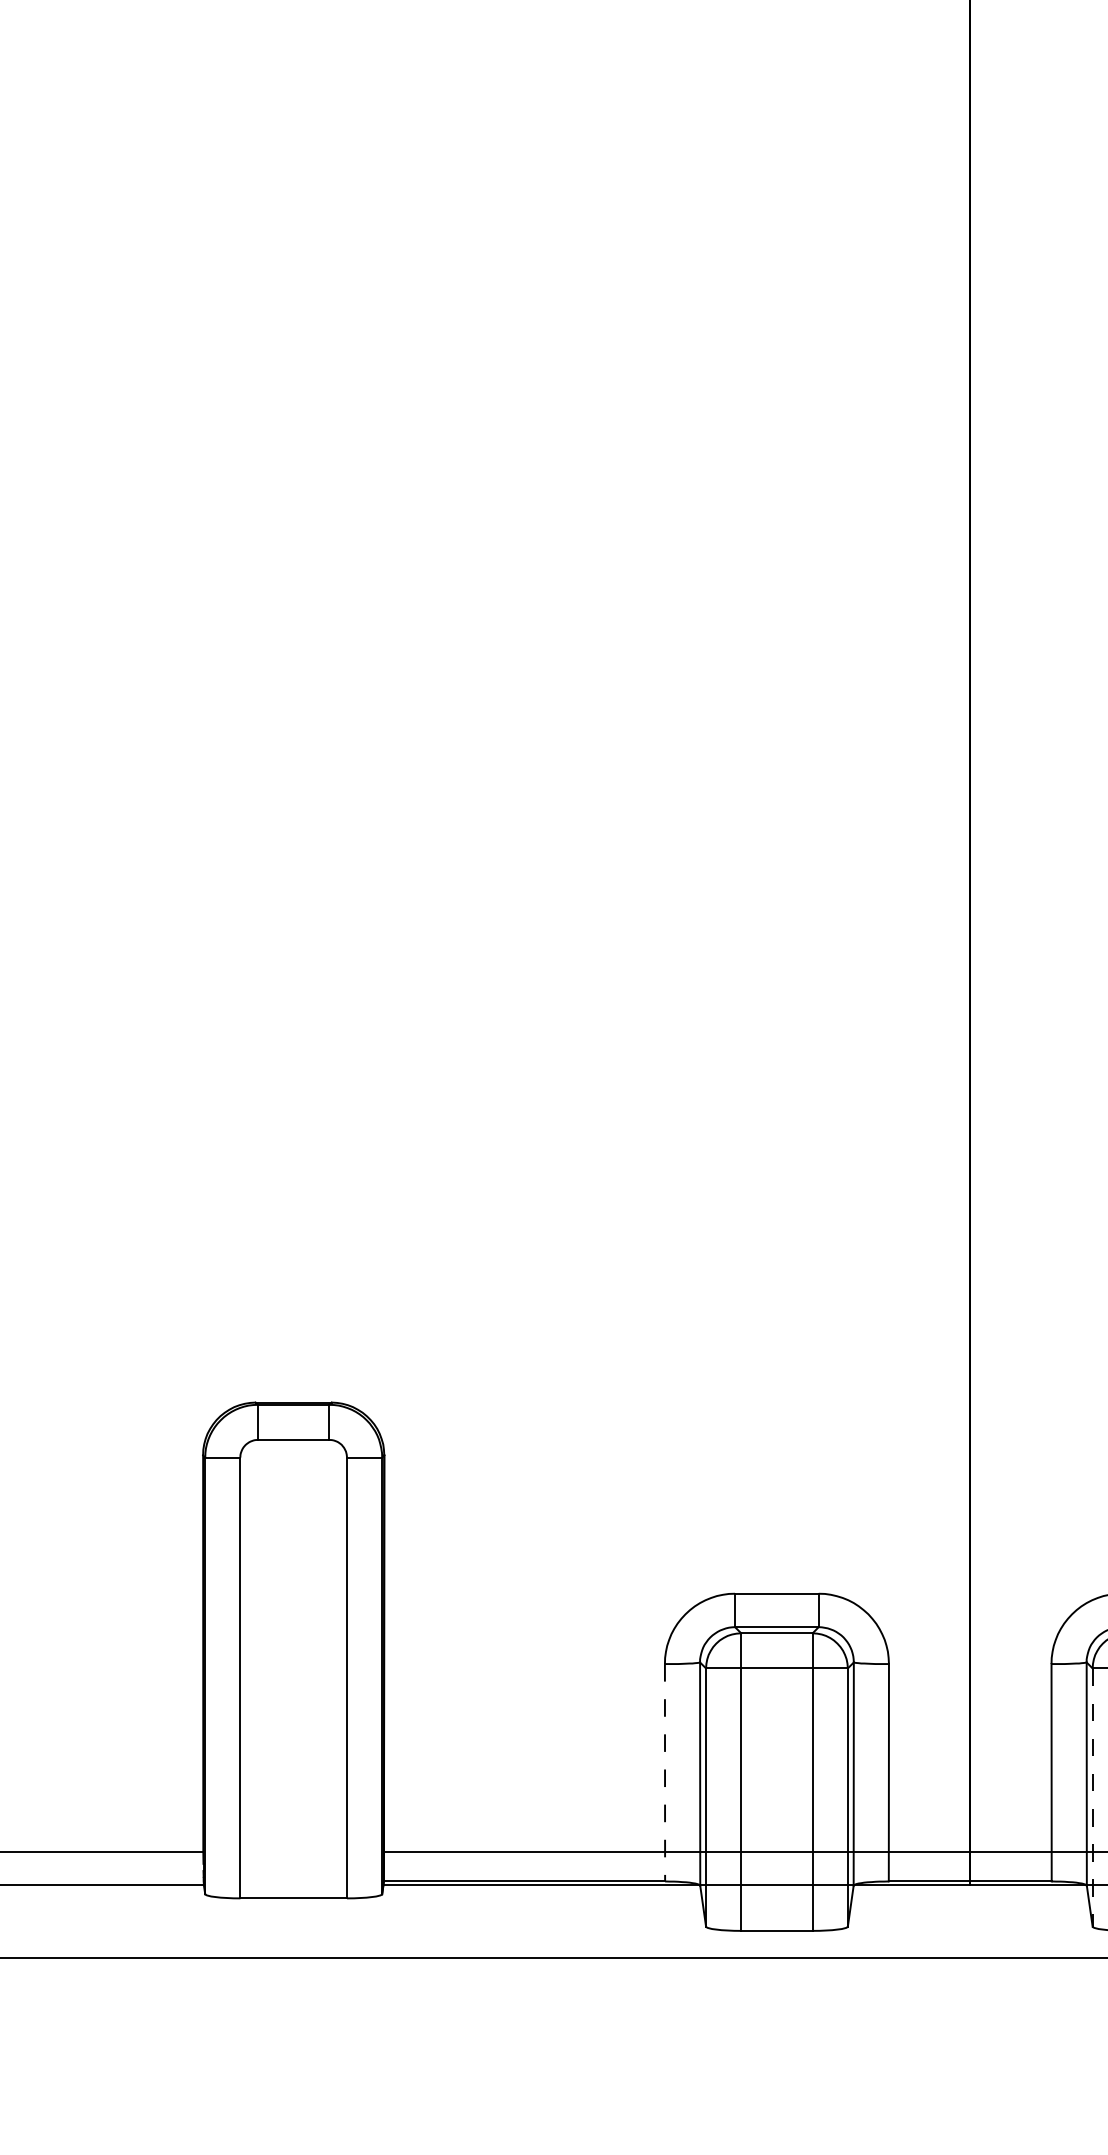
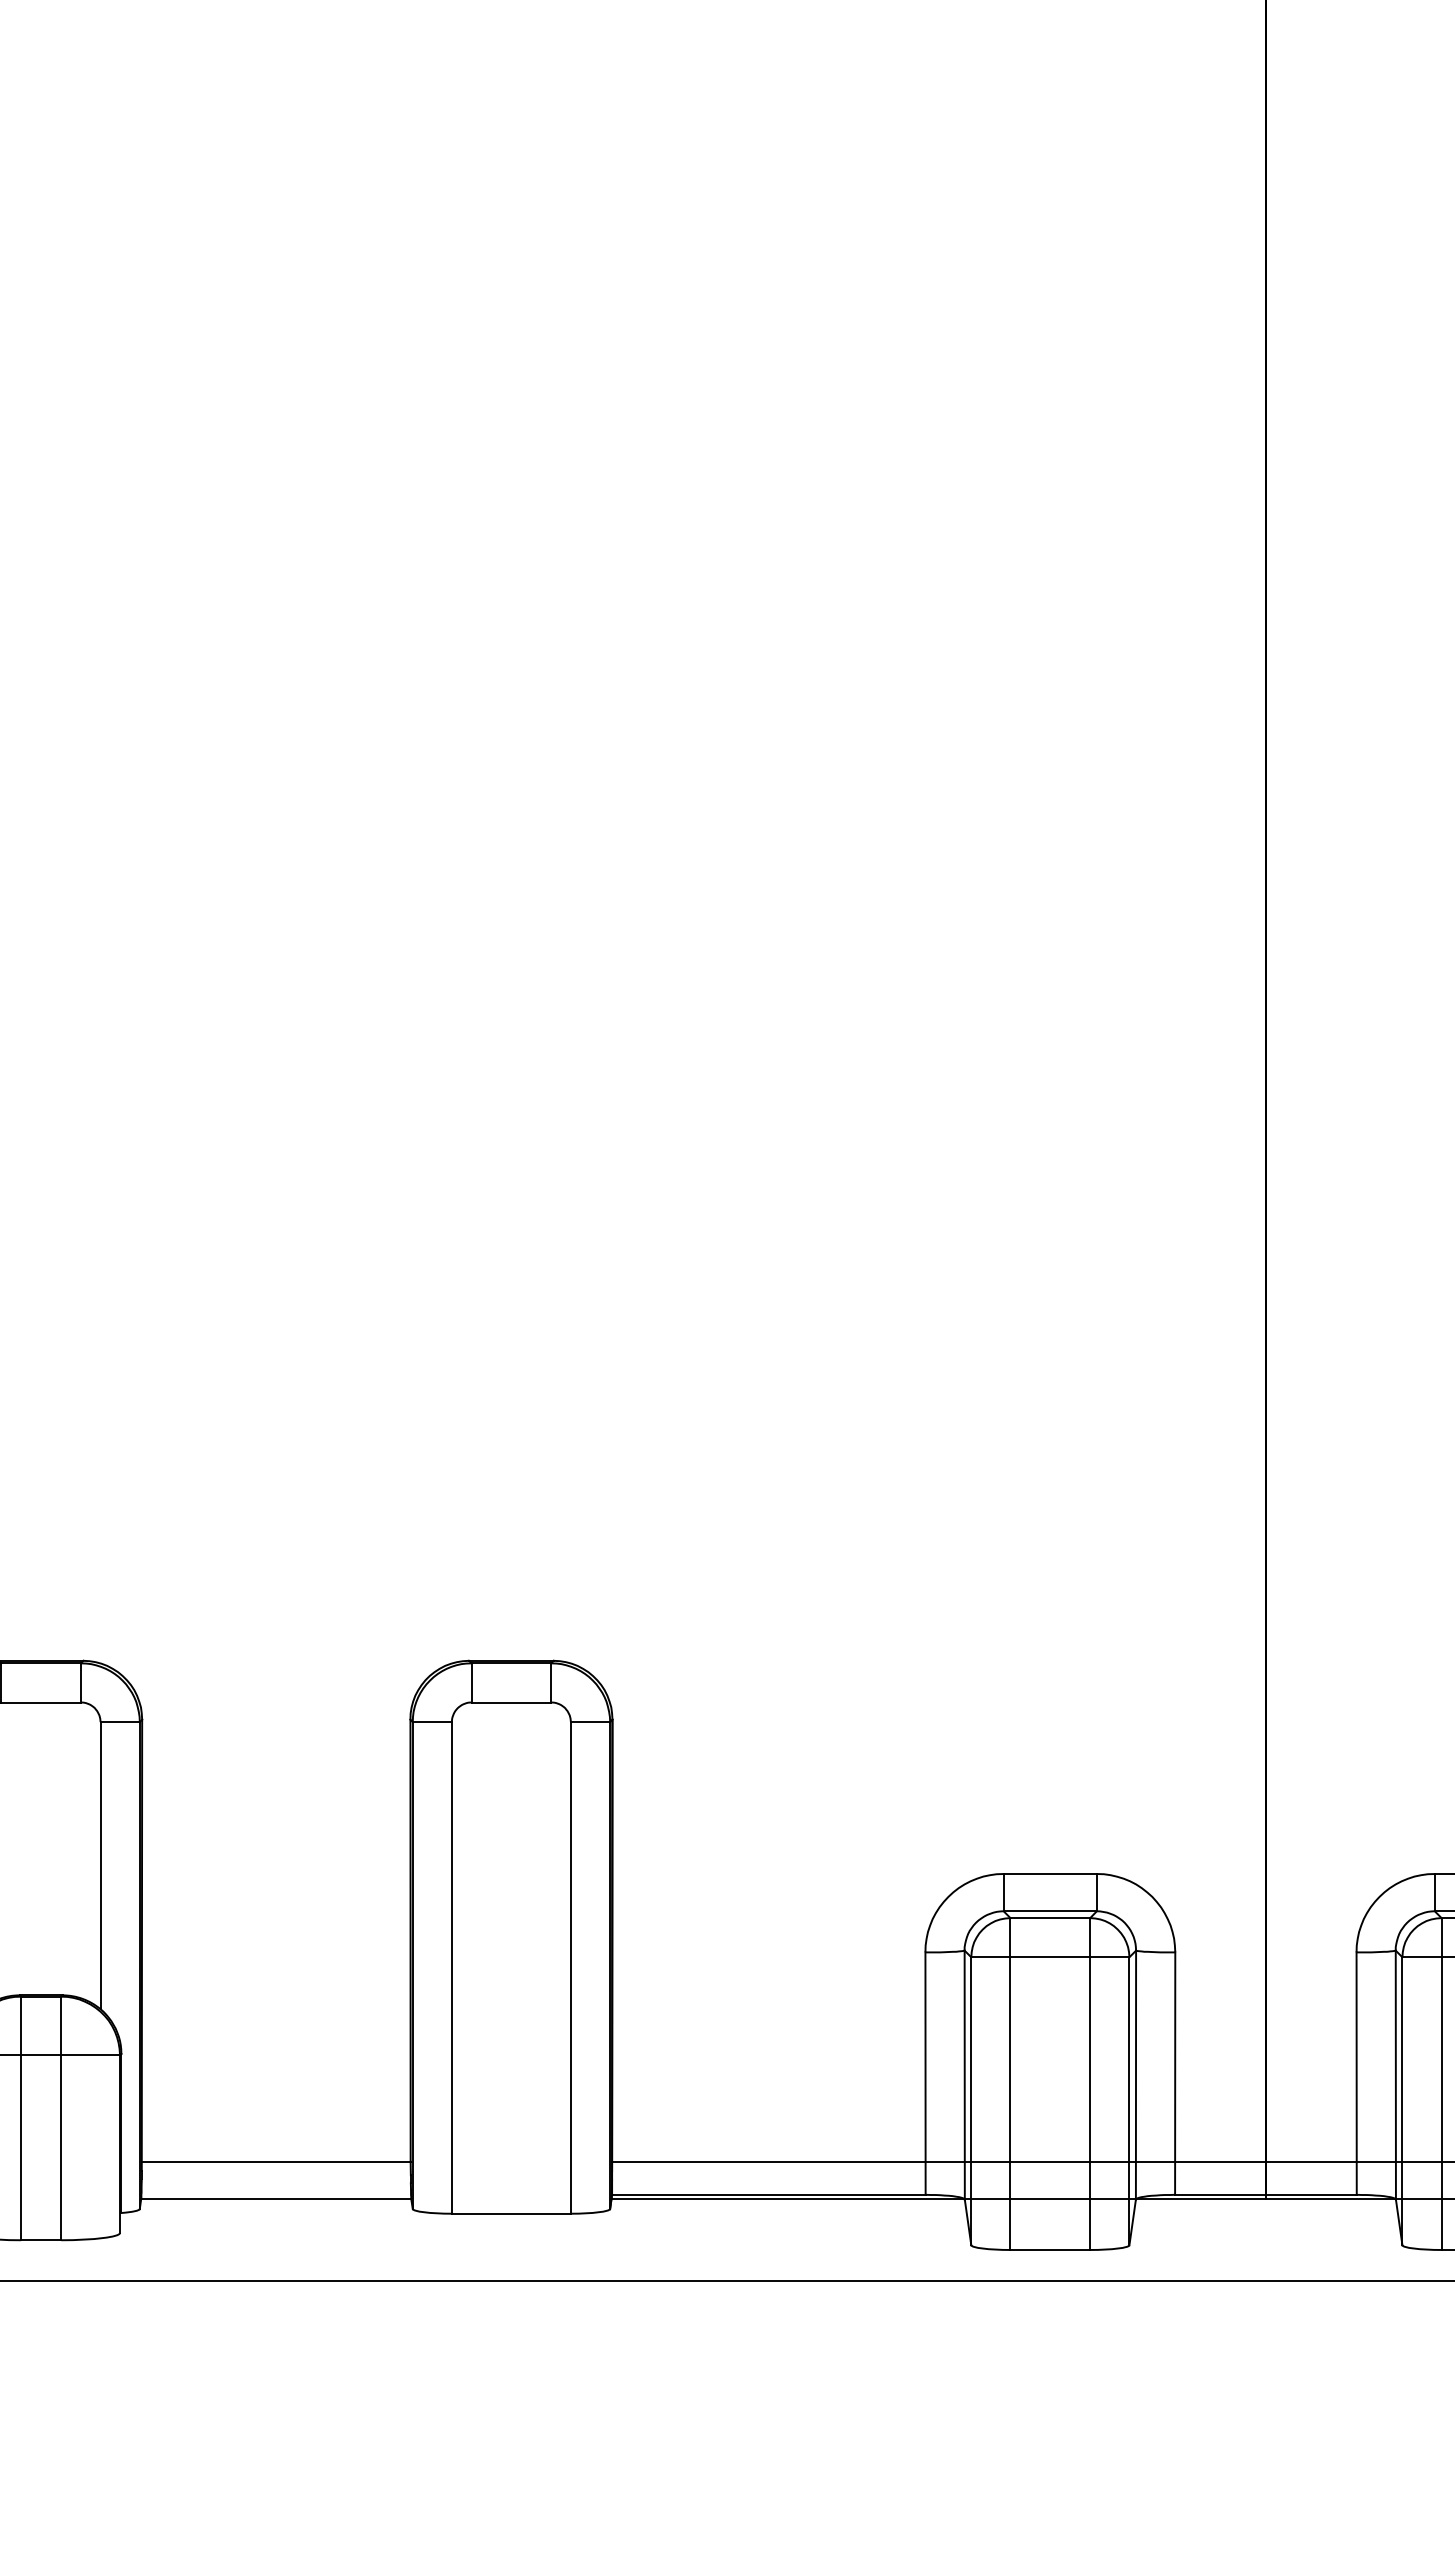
line: (664, 1773) -> (925, 2074), dashed -> solid
line: (1092, 1797) -> (1402, 2101), dashed -> solid

